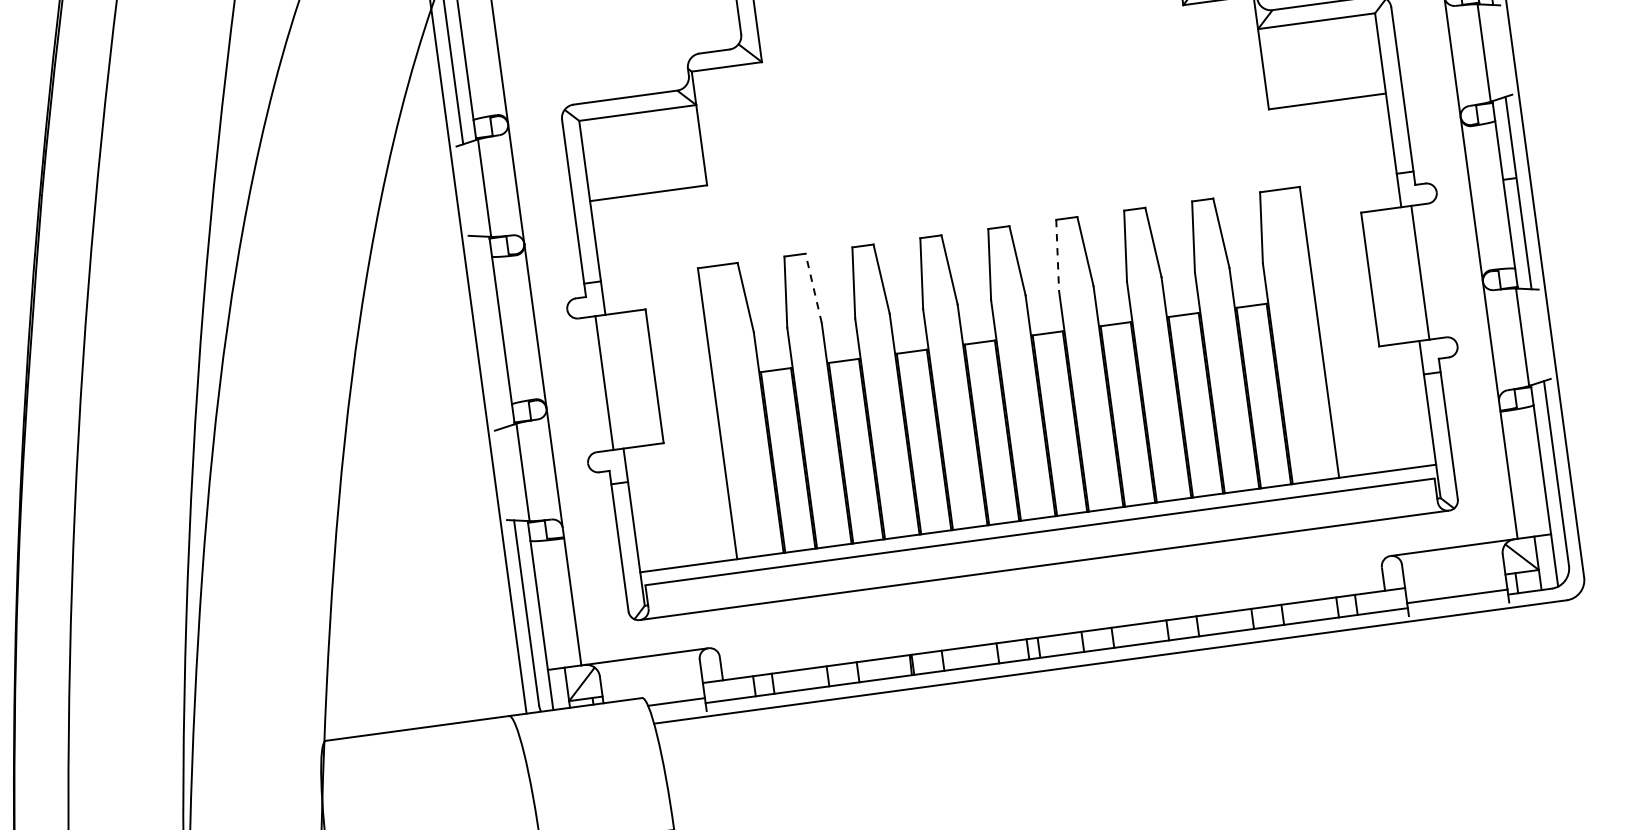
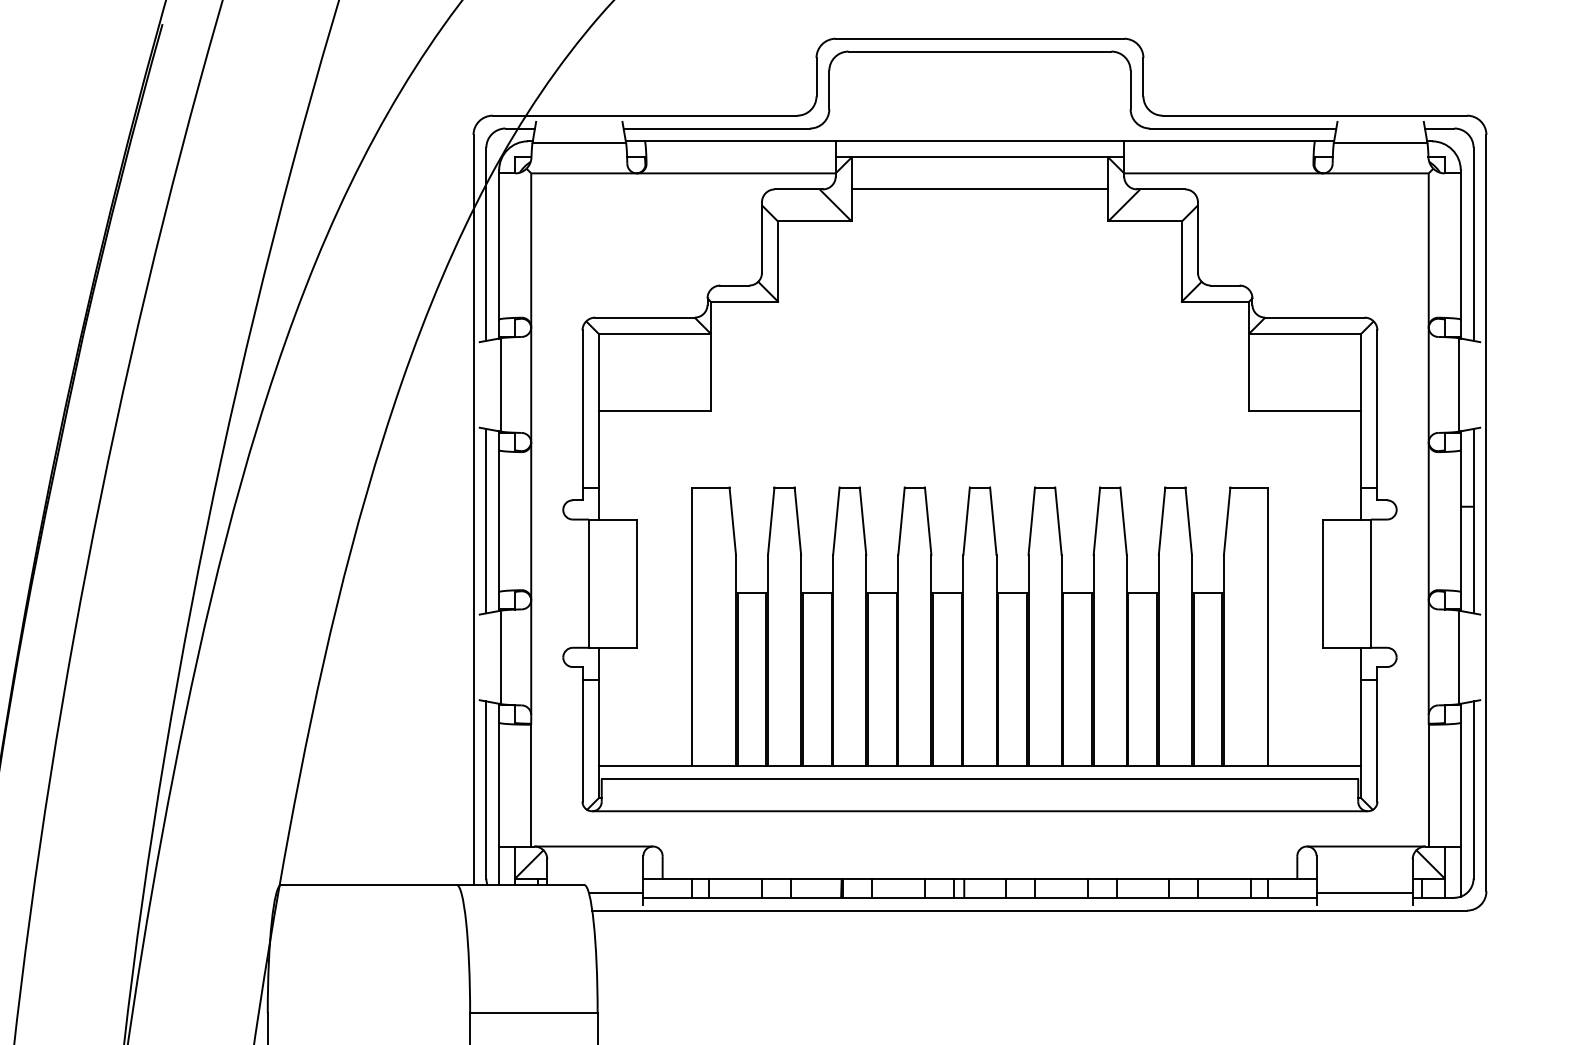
line: (1057, 255) -> (1031, 521), dashed -> solid
line: (813, 288) -> (797, 521), dashed -> solid
line: (488, 331) -> (486, 520), added

